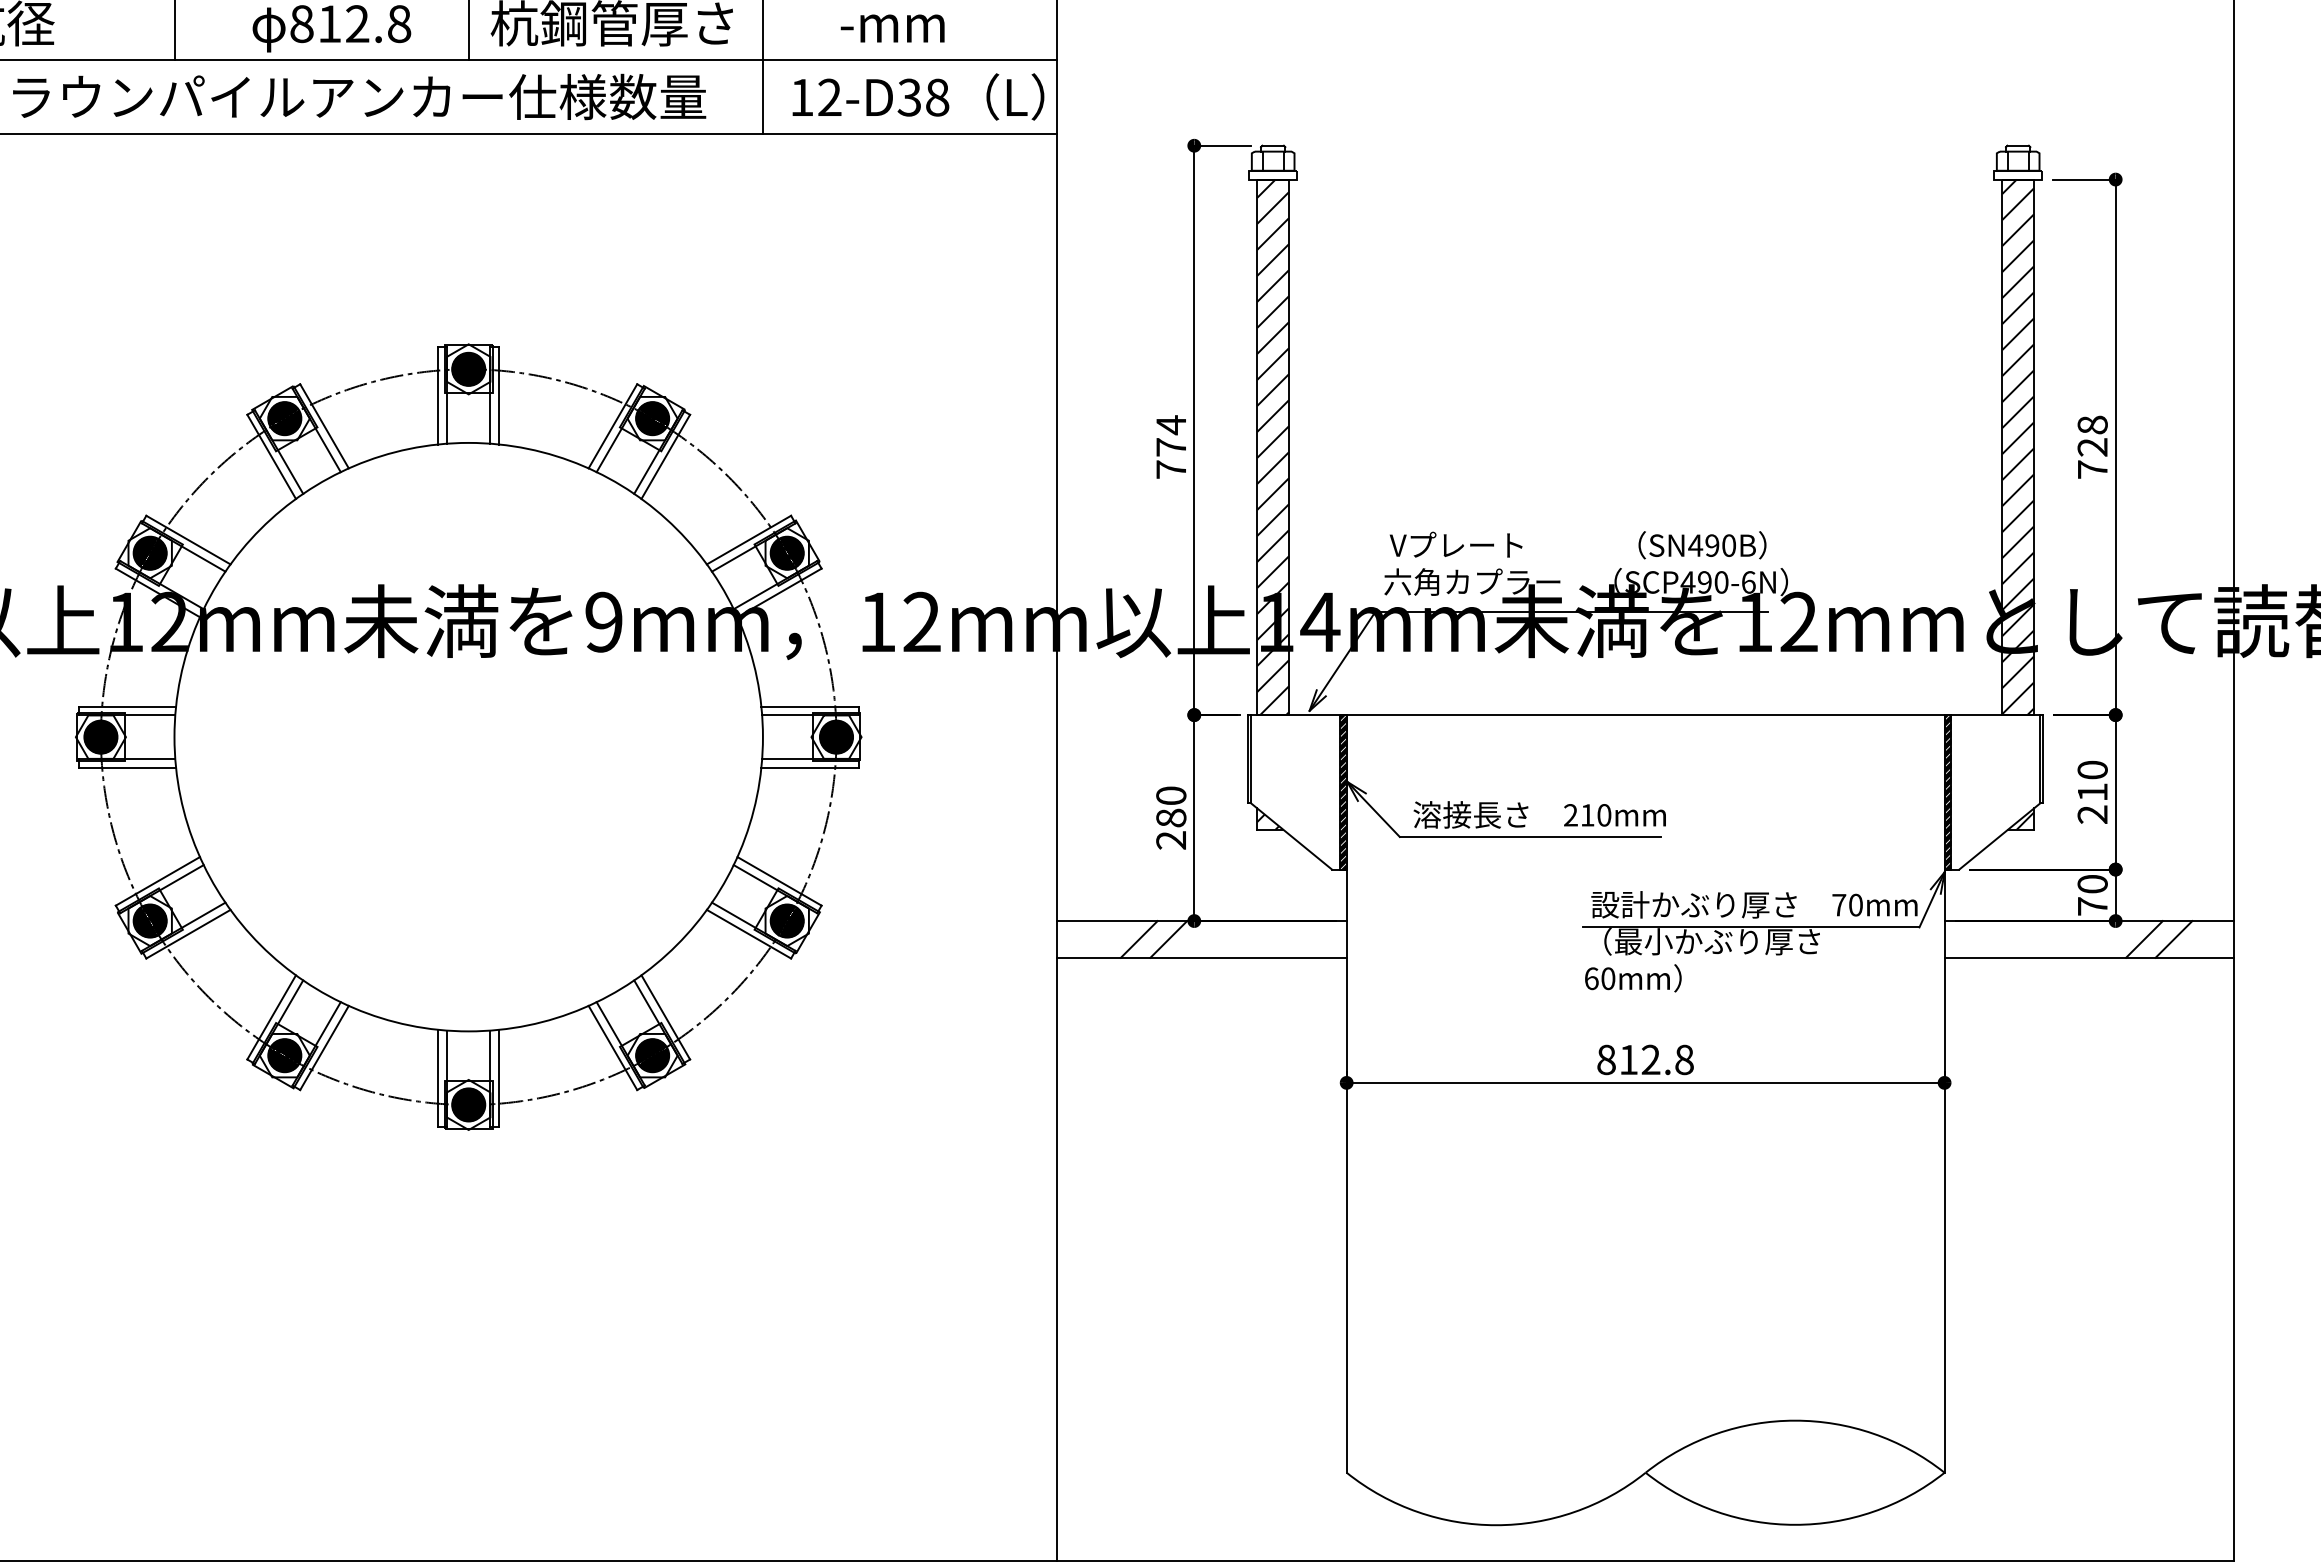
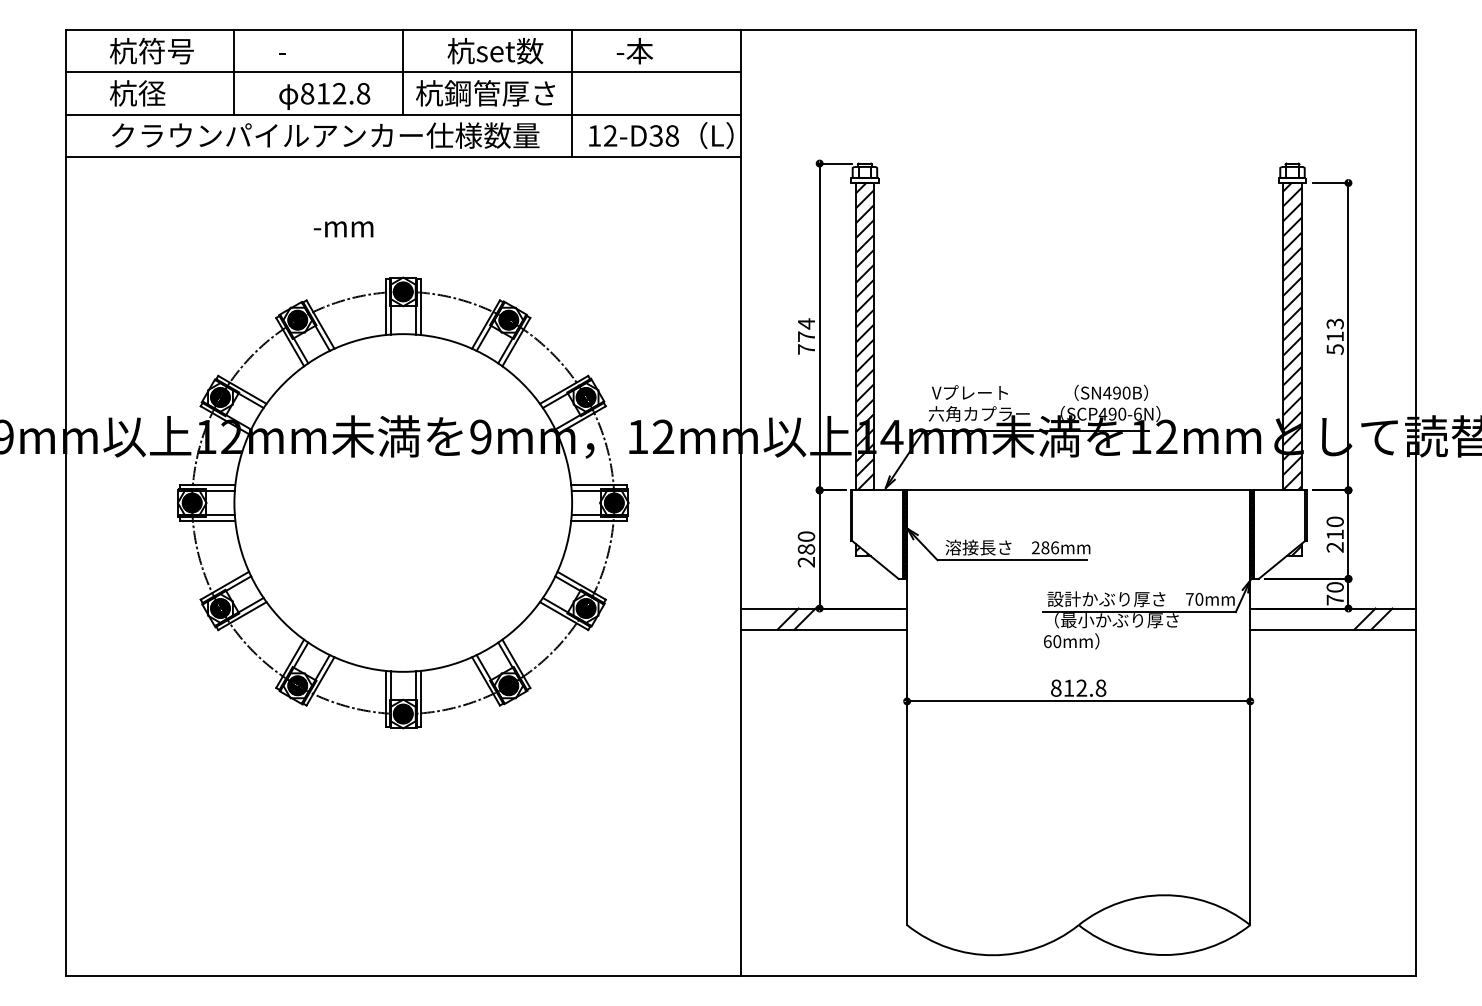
text: (892, 28) -> (343, 229), moved
text: (2091, 447) -> (1334, 336), 728 -> 513
text: (1596, 814) -> (1050, 547), 210mm -> 286mm

